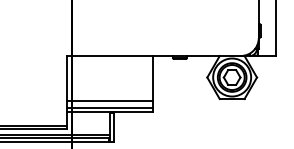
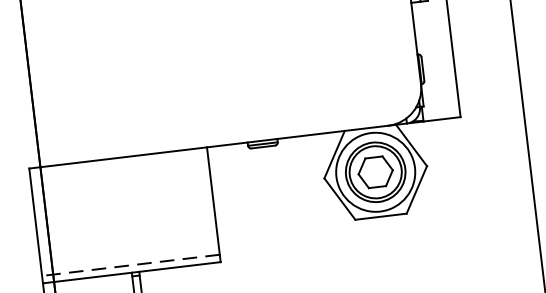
line: (110, 100) -> (129, 249), removed
line: (109, 107) -> (129, 264), solid -> dashed

